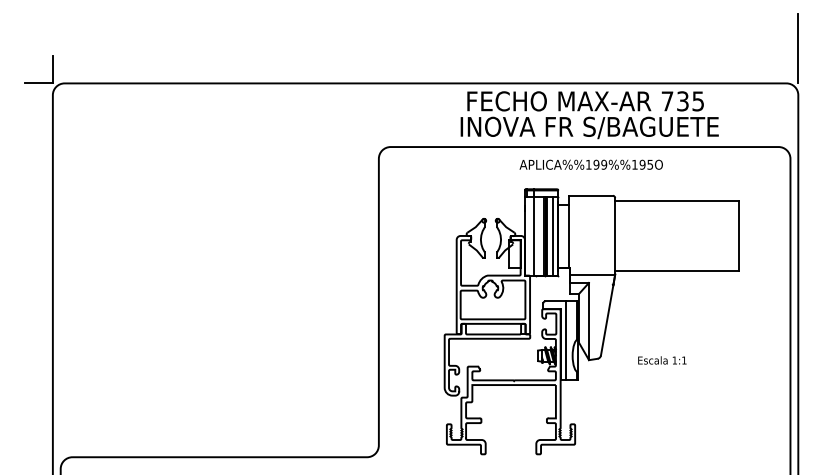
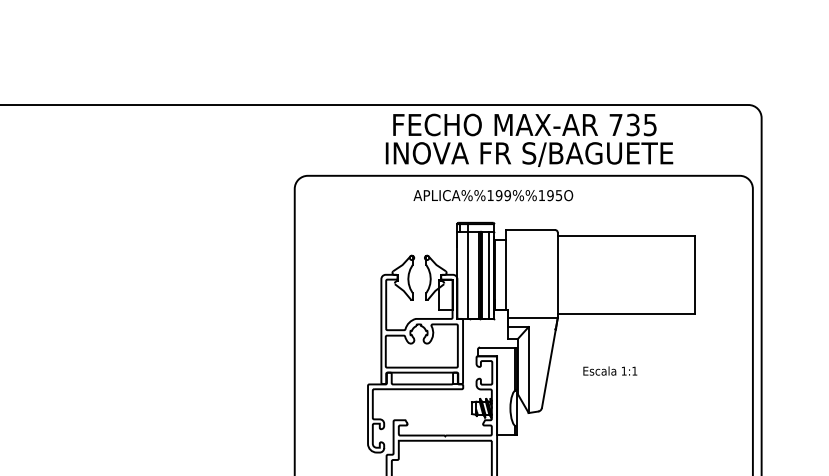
line: (798, 48) -> (761, 66), removed
text: (590, 164) -> (492, 195), moved
line: (565, 340) -> (502, 391), removed
text: (662, 360) -> (610, 371), moved

